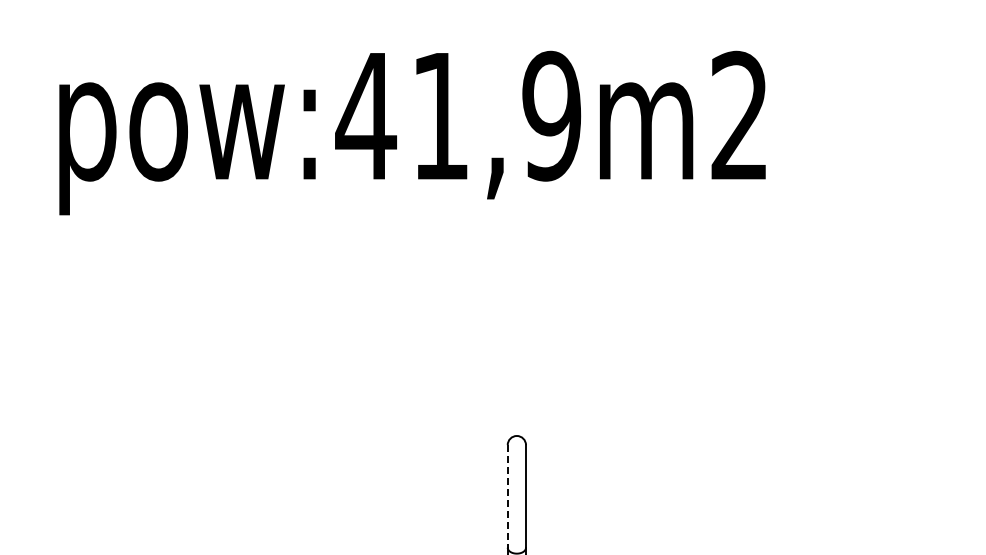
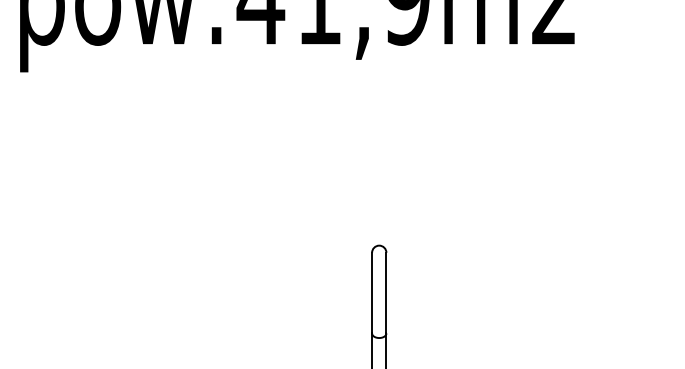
line: (507, 496) -> (371, 293), dashed -> solid

